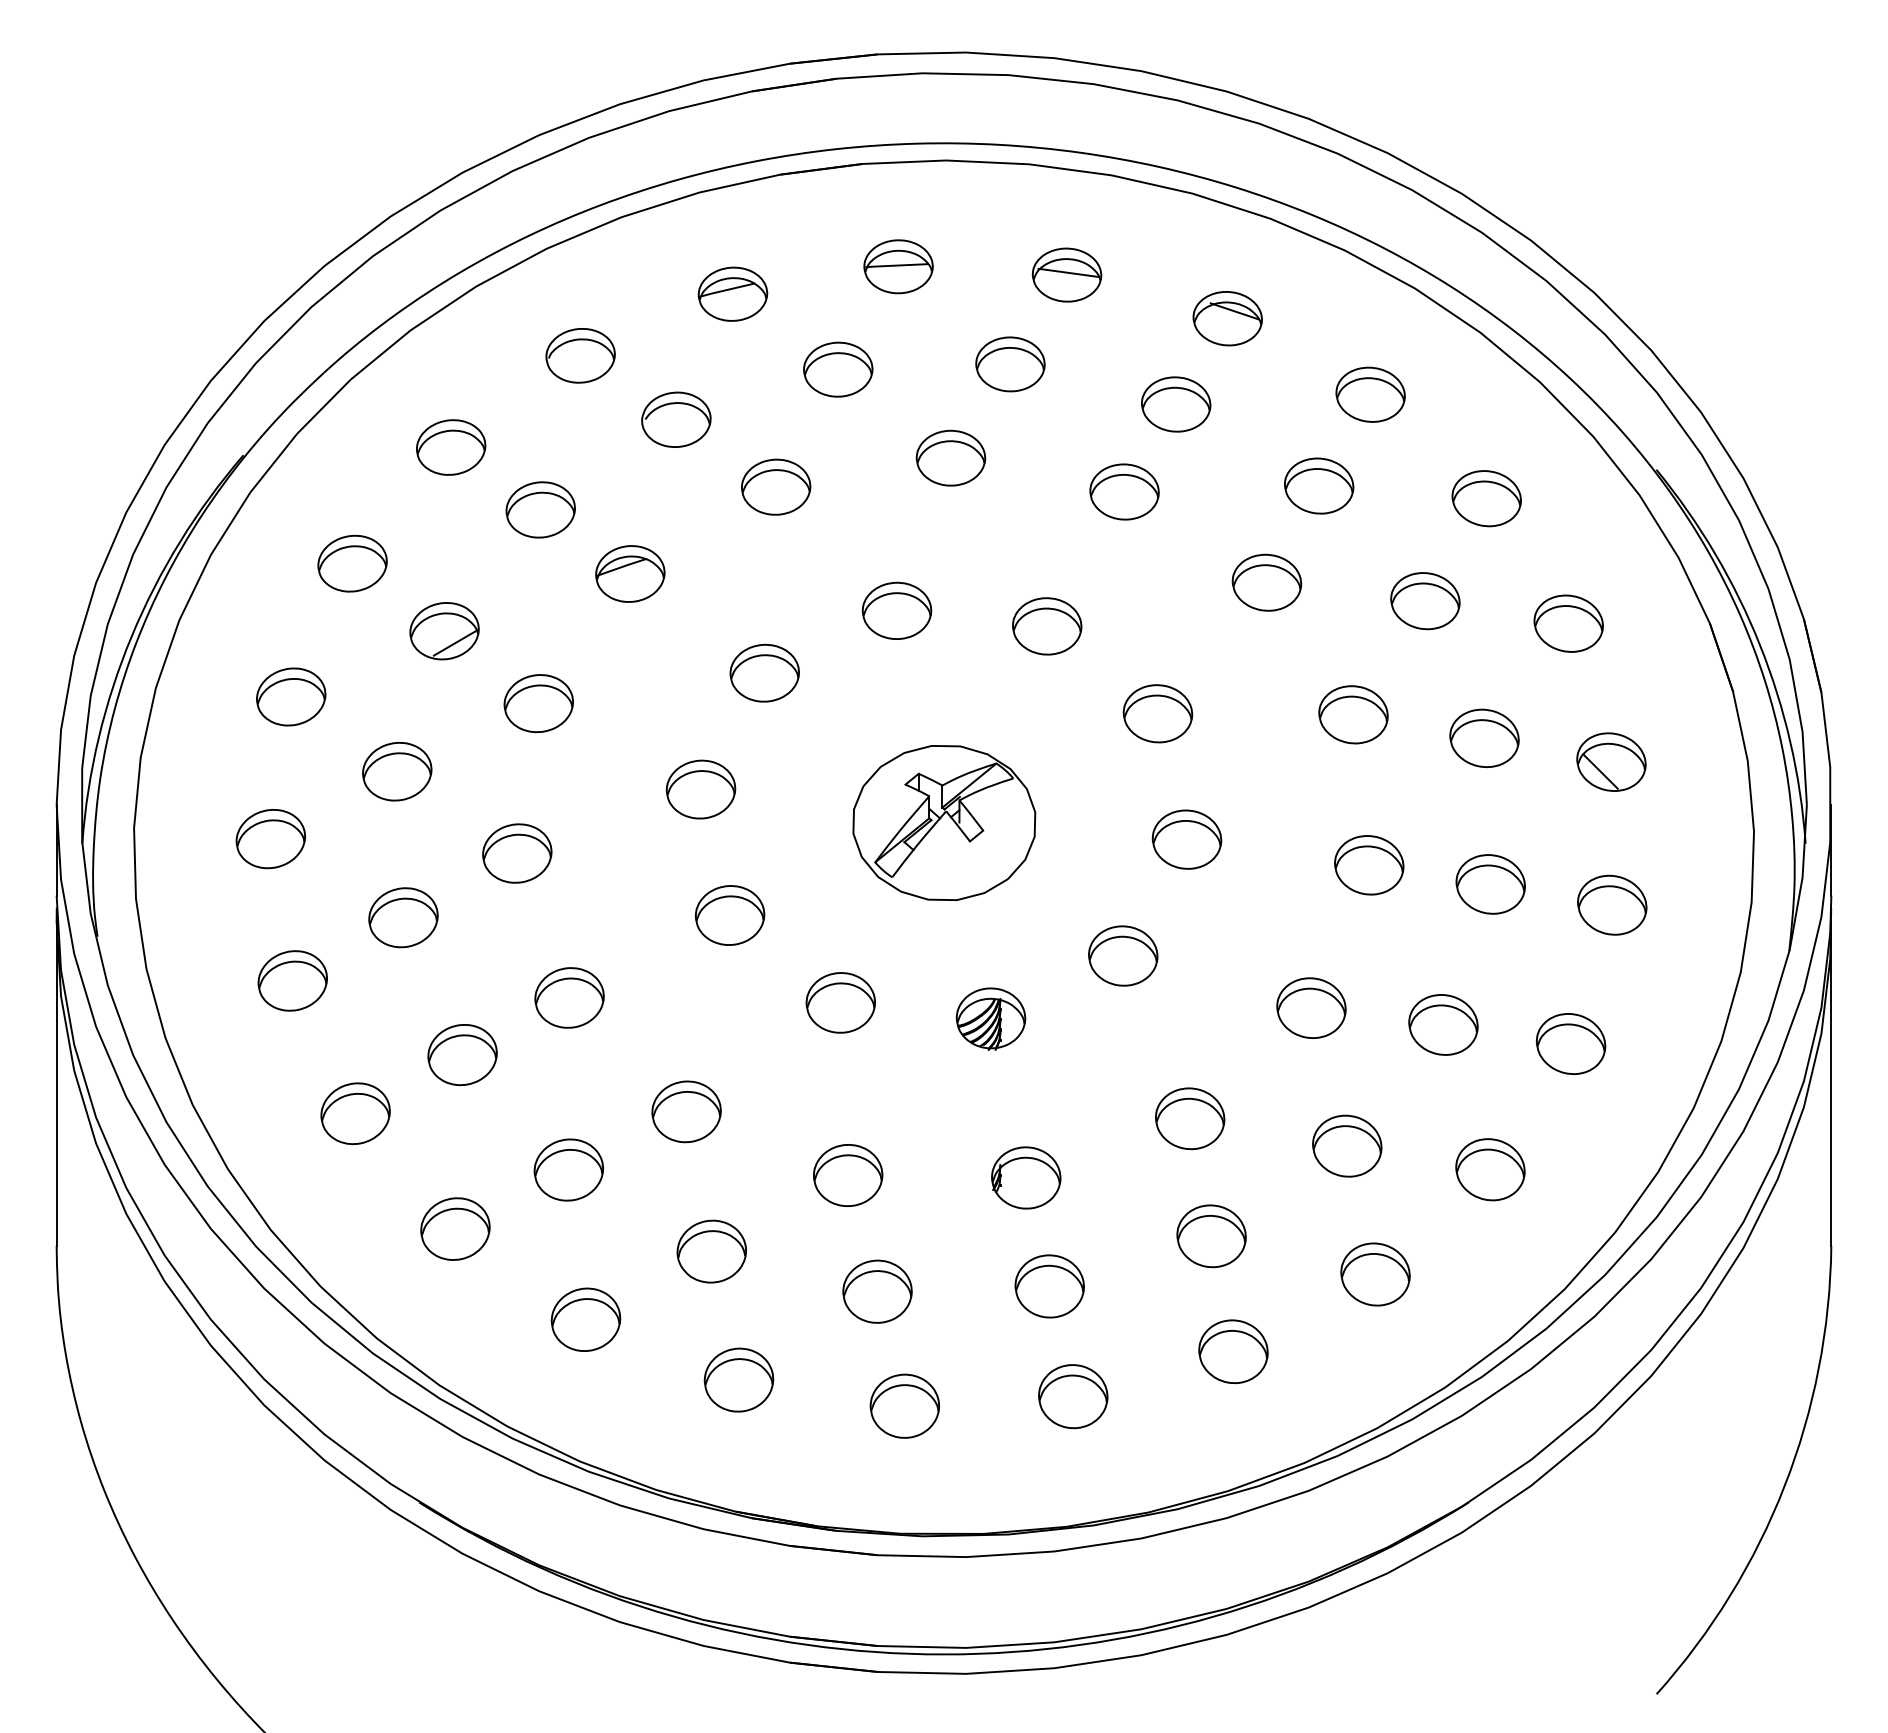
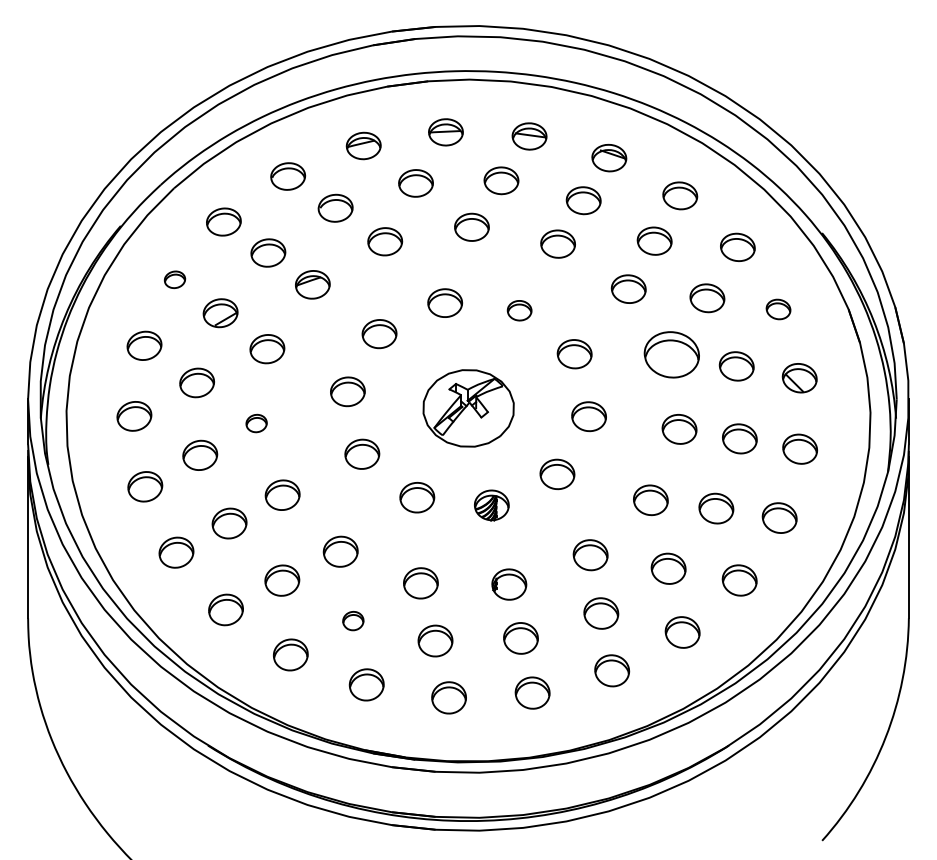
part: (351, 563) -> (174, 279), size x0.6
part: (1568, 623) -> (778, 309), size x0.7
part: (1046, 625) -> (519, 310), size x0.7
part: (1353, 714) -> (671, 354), size x1.6
part: (516, 853) -> (256, 423), size x0.6
part: (712, 1250) -> (353, 620), size x0.6

